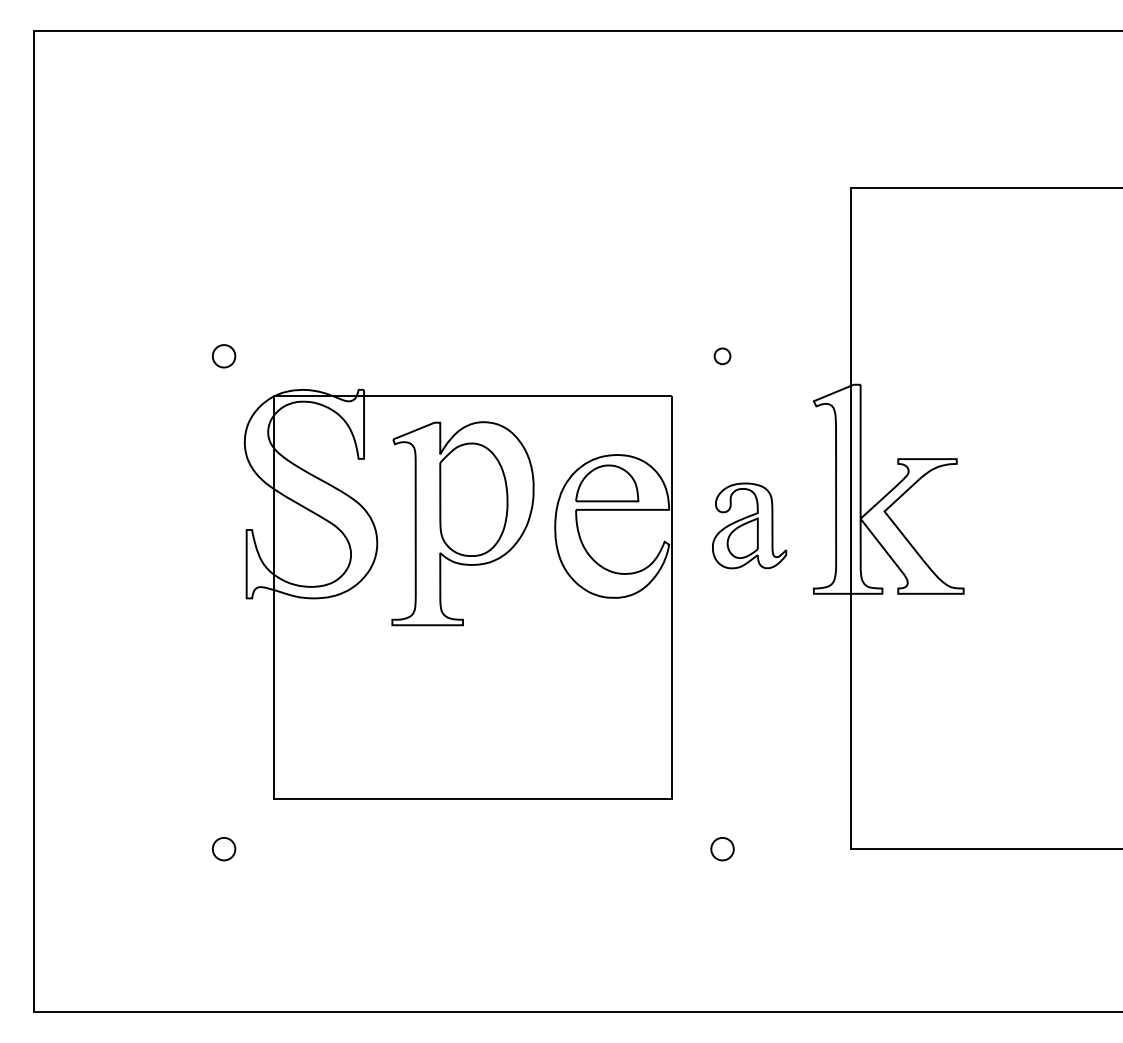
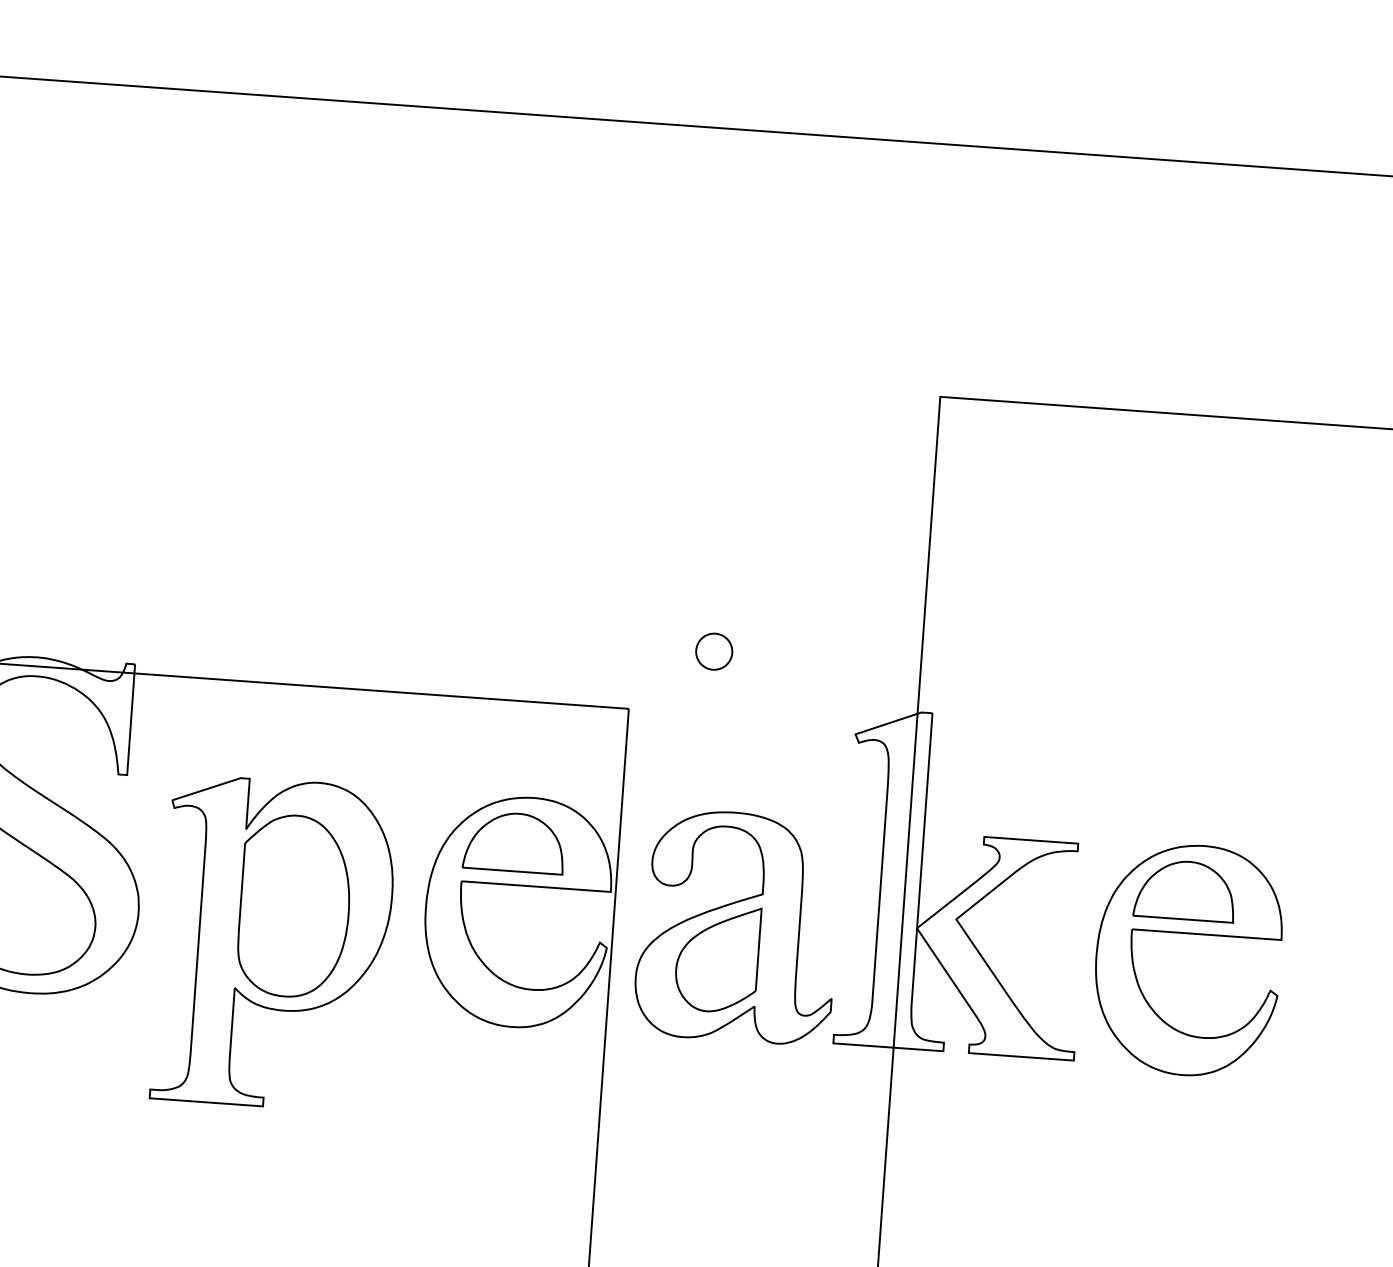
part: (722, 356) -> (714, 652), size x1.43
part: (1029, 510) -> (1189, 934), added
part: (462, 523) -> (273, 943), moved
part: (749, 525) -> (737, 926), size x1.67

